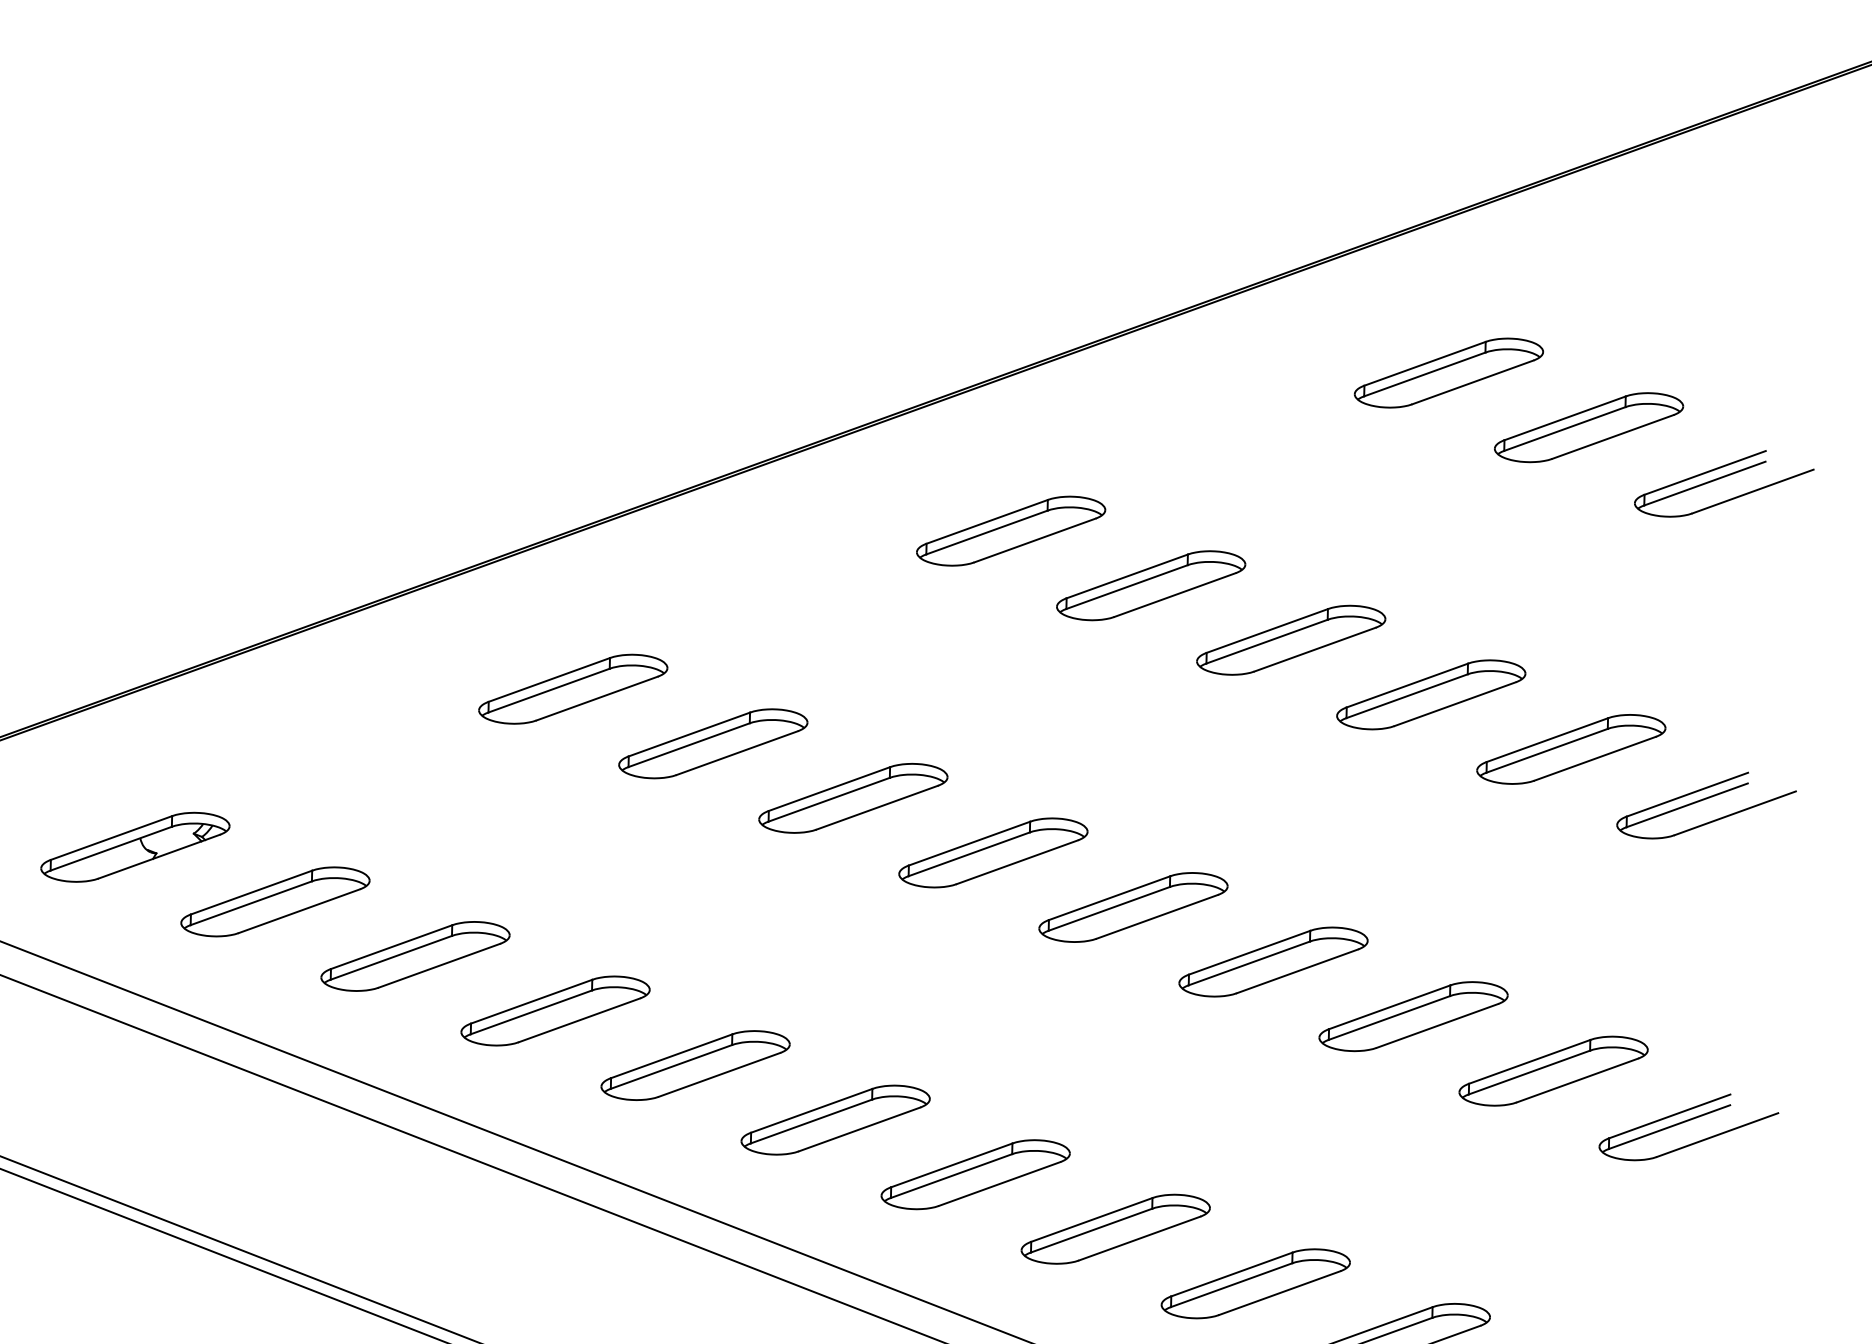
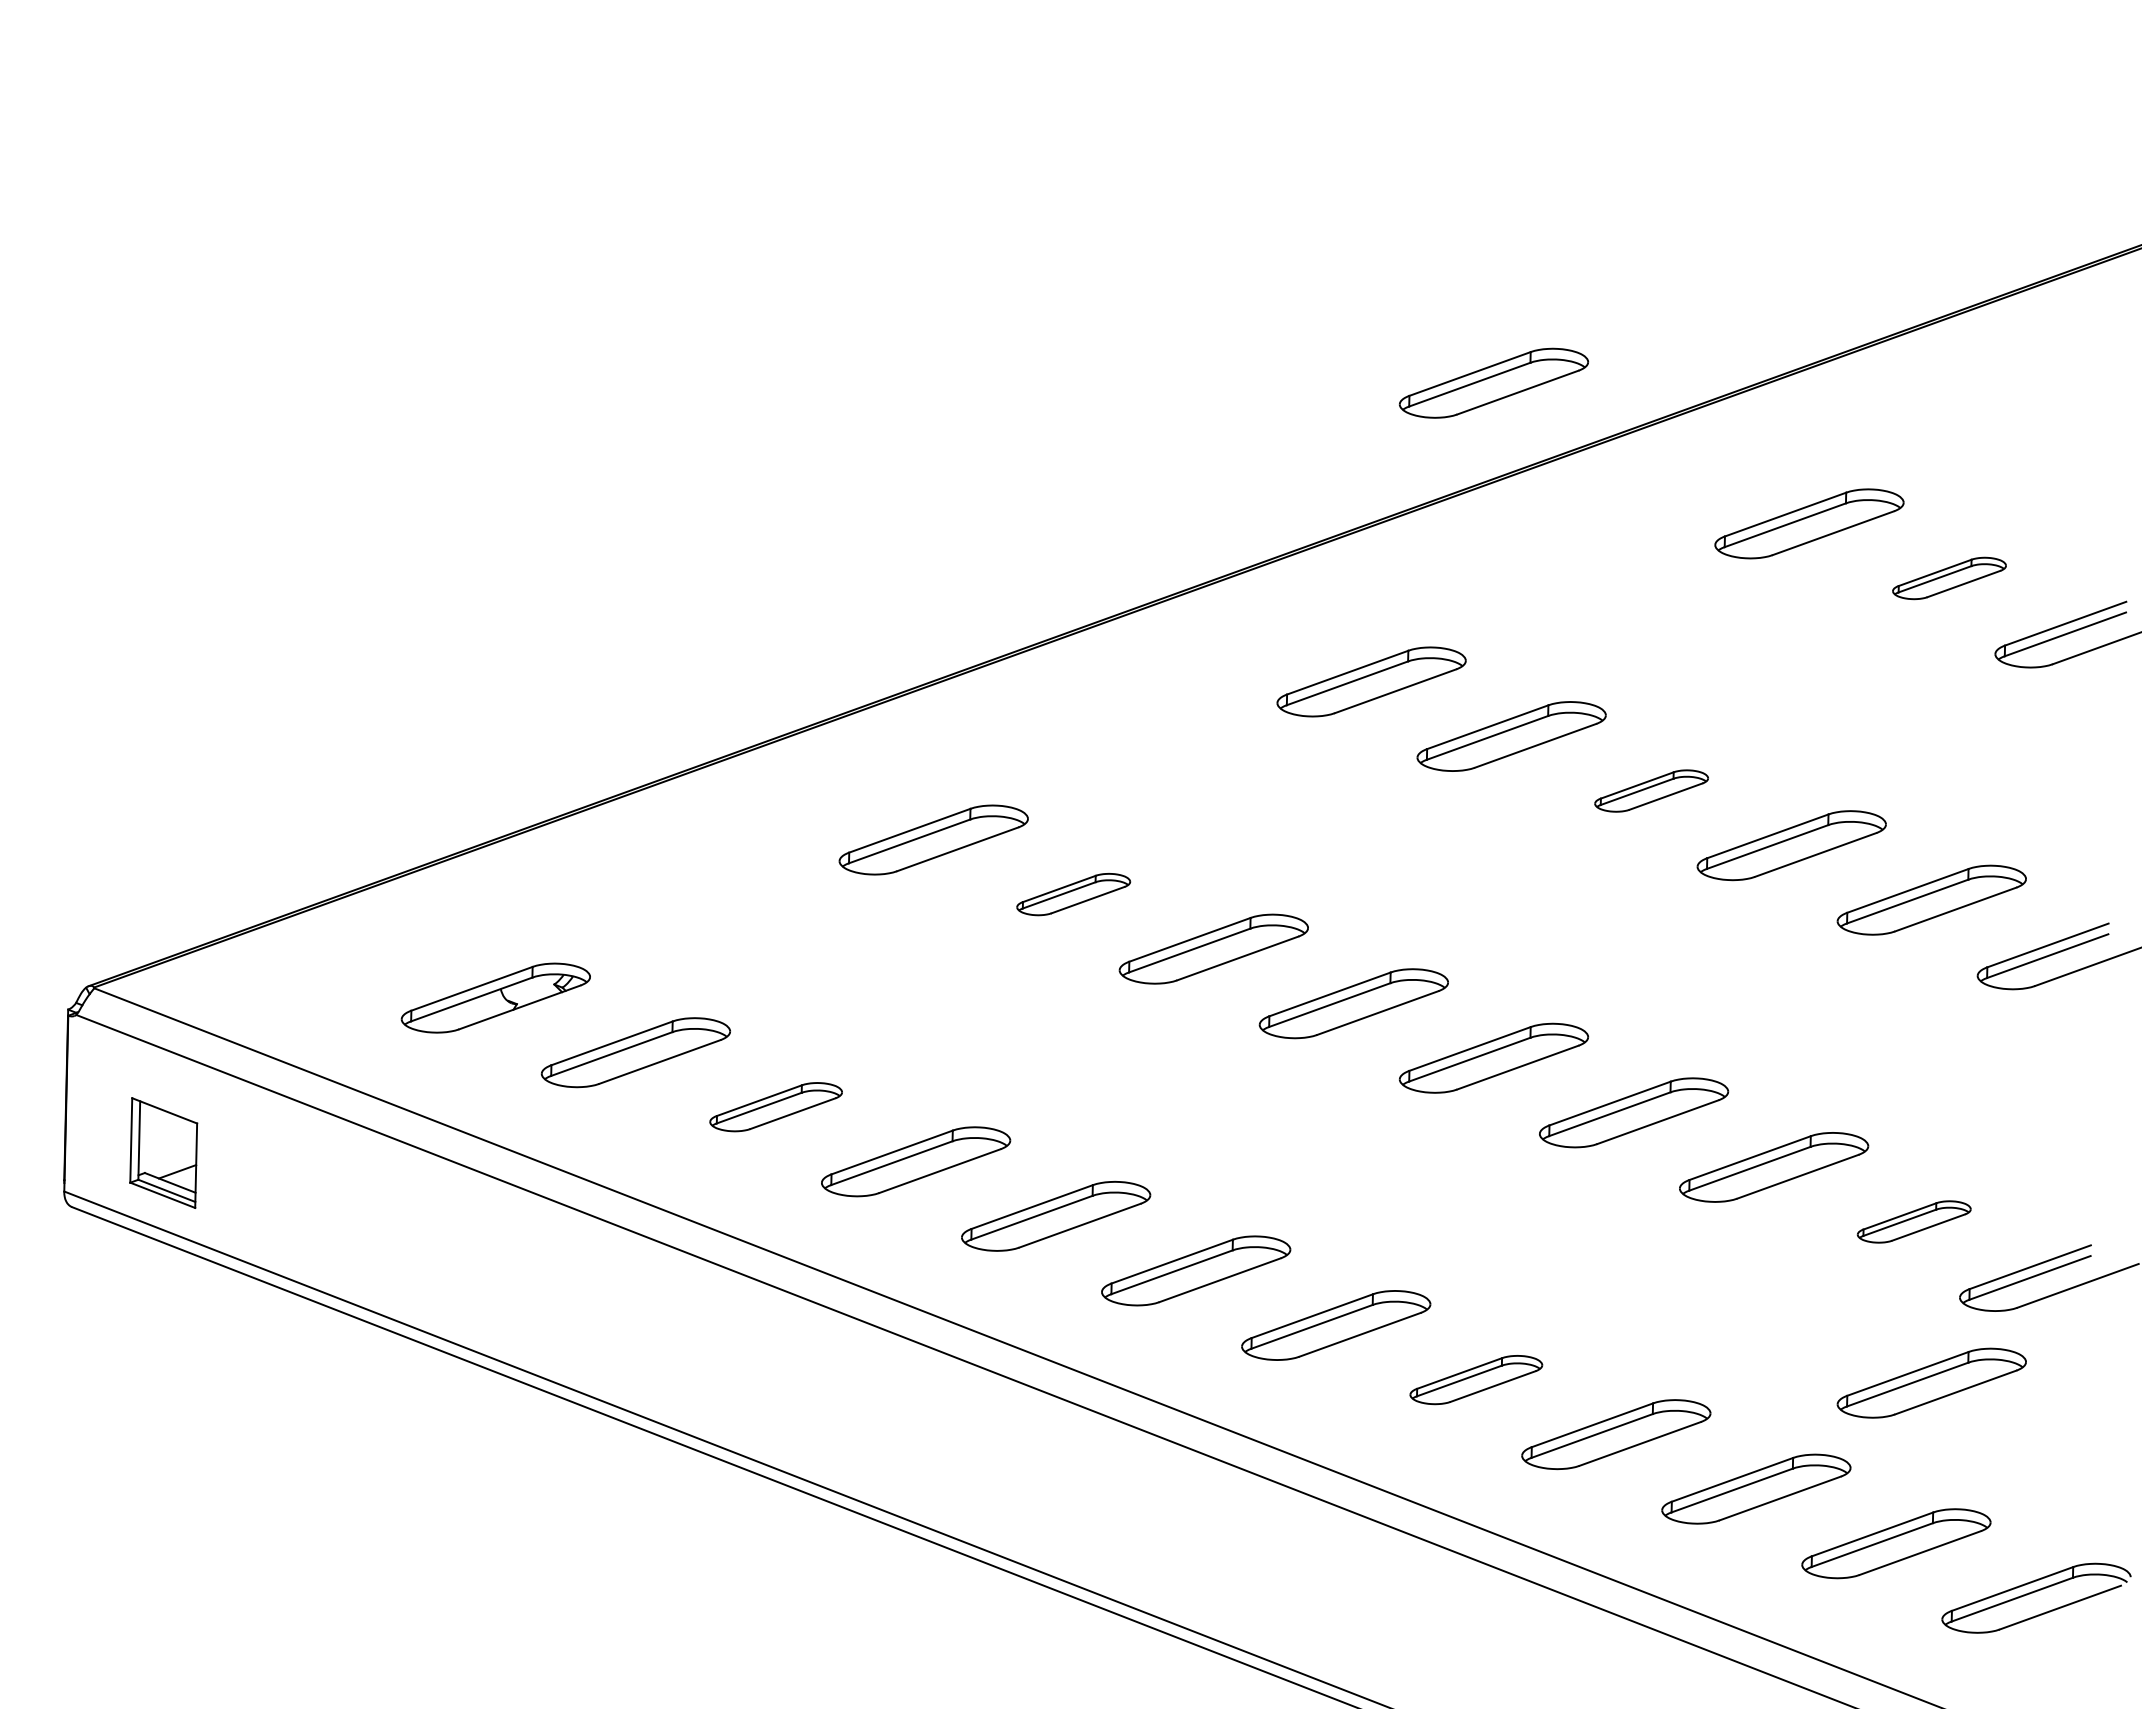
part: (1132, 231) -> (1493, 382), added
part: (1588, 427) -> (1949, 578), size x0.6
part: (1290, 639) -> (1651, 790), size x0.6
part: (712, 743) -> (1073, 894), size x0.6
part: (415, 955) -> (776, 1106), size x0.7
part: (1553, 1070) -> (1914, 1221), size x0.6
part: (1115, 1228) -> (1476, 1379), size x0.7
part: (1570, 1231) -> (1931, 1382), added

